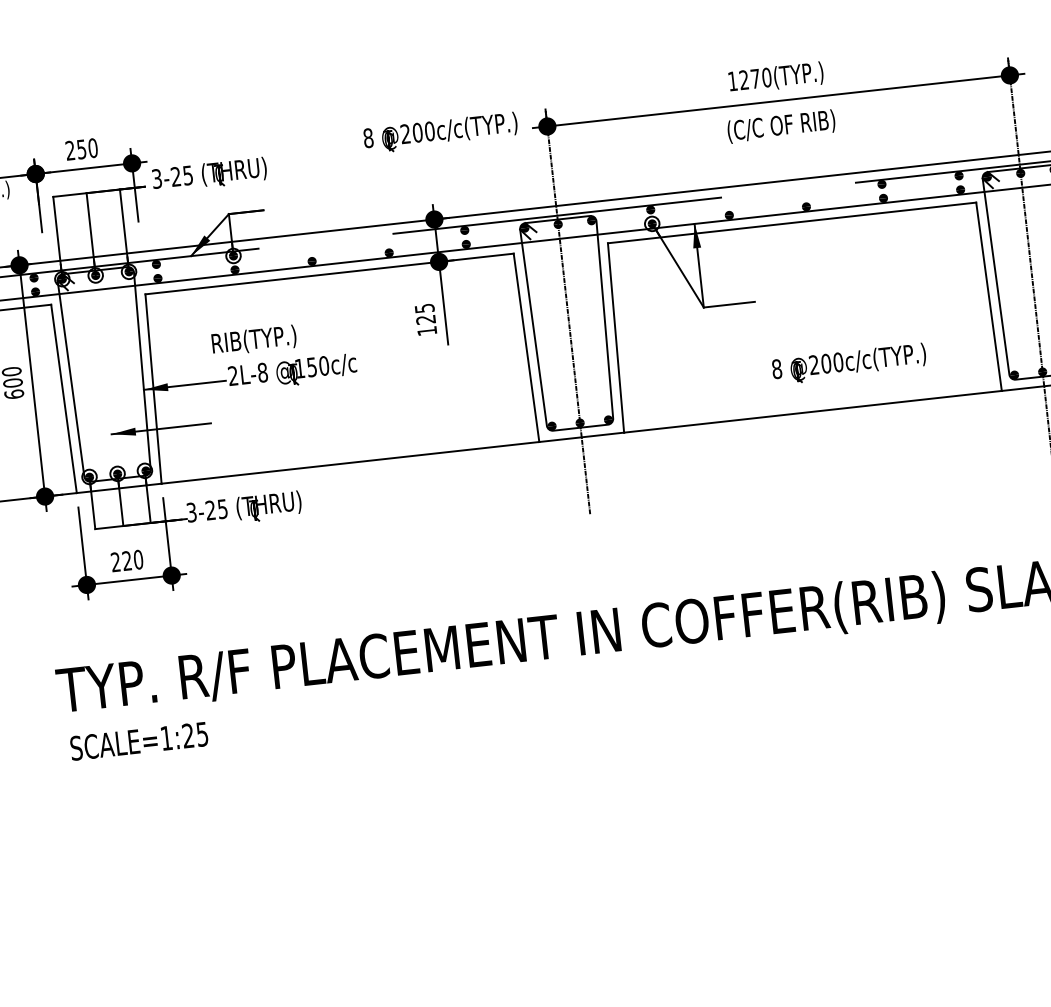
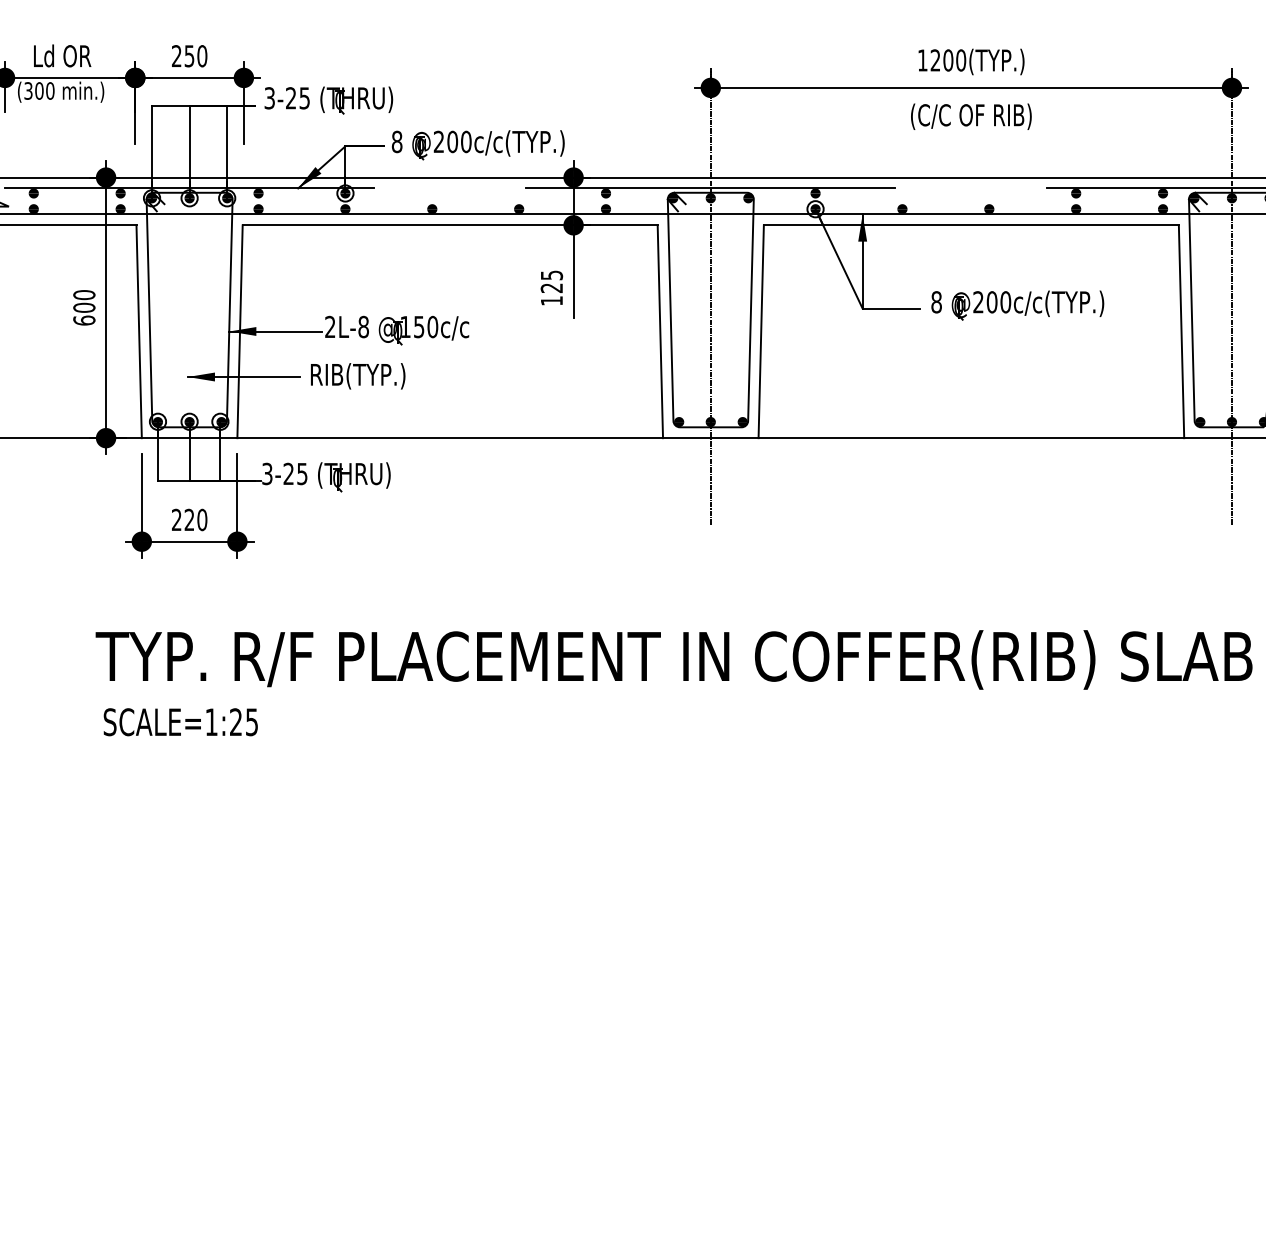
text: (755, 78) -> (948, 60), 1270(TYP.) -> 1200(TYP.)
part: (441, 133) -> (478, 145), moved
text: (254, 340) -> (358, 376), moved
part: (849, 364) -> (1017, 305), moved

